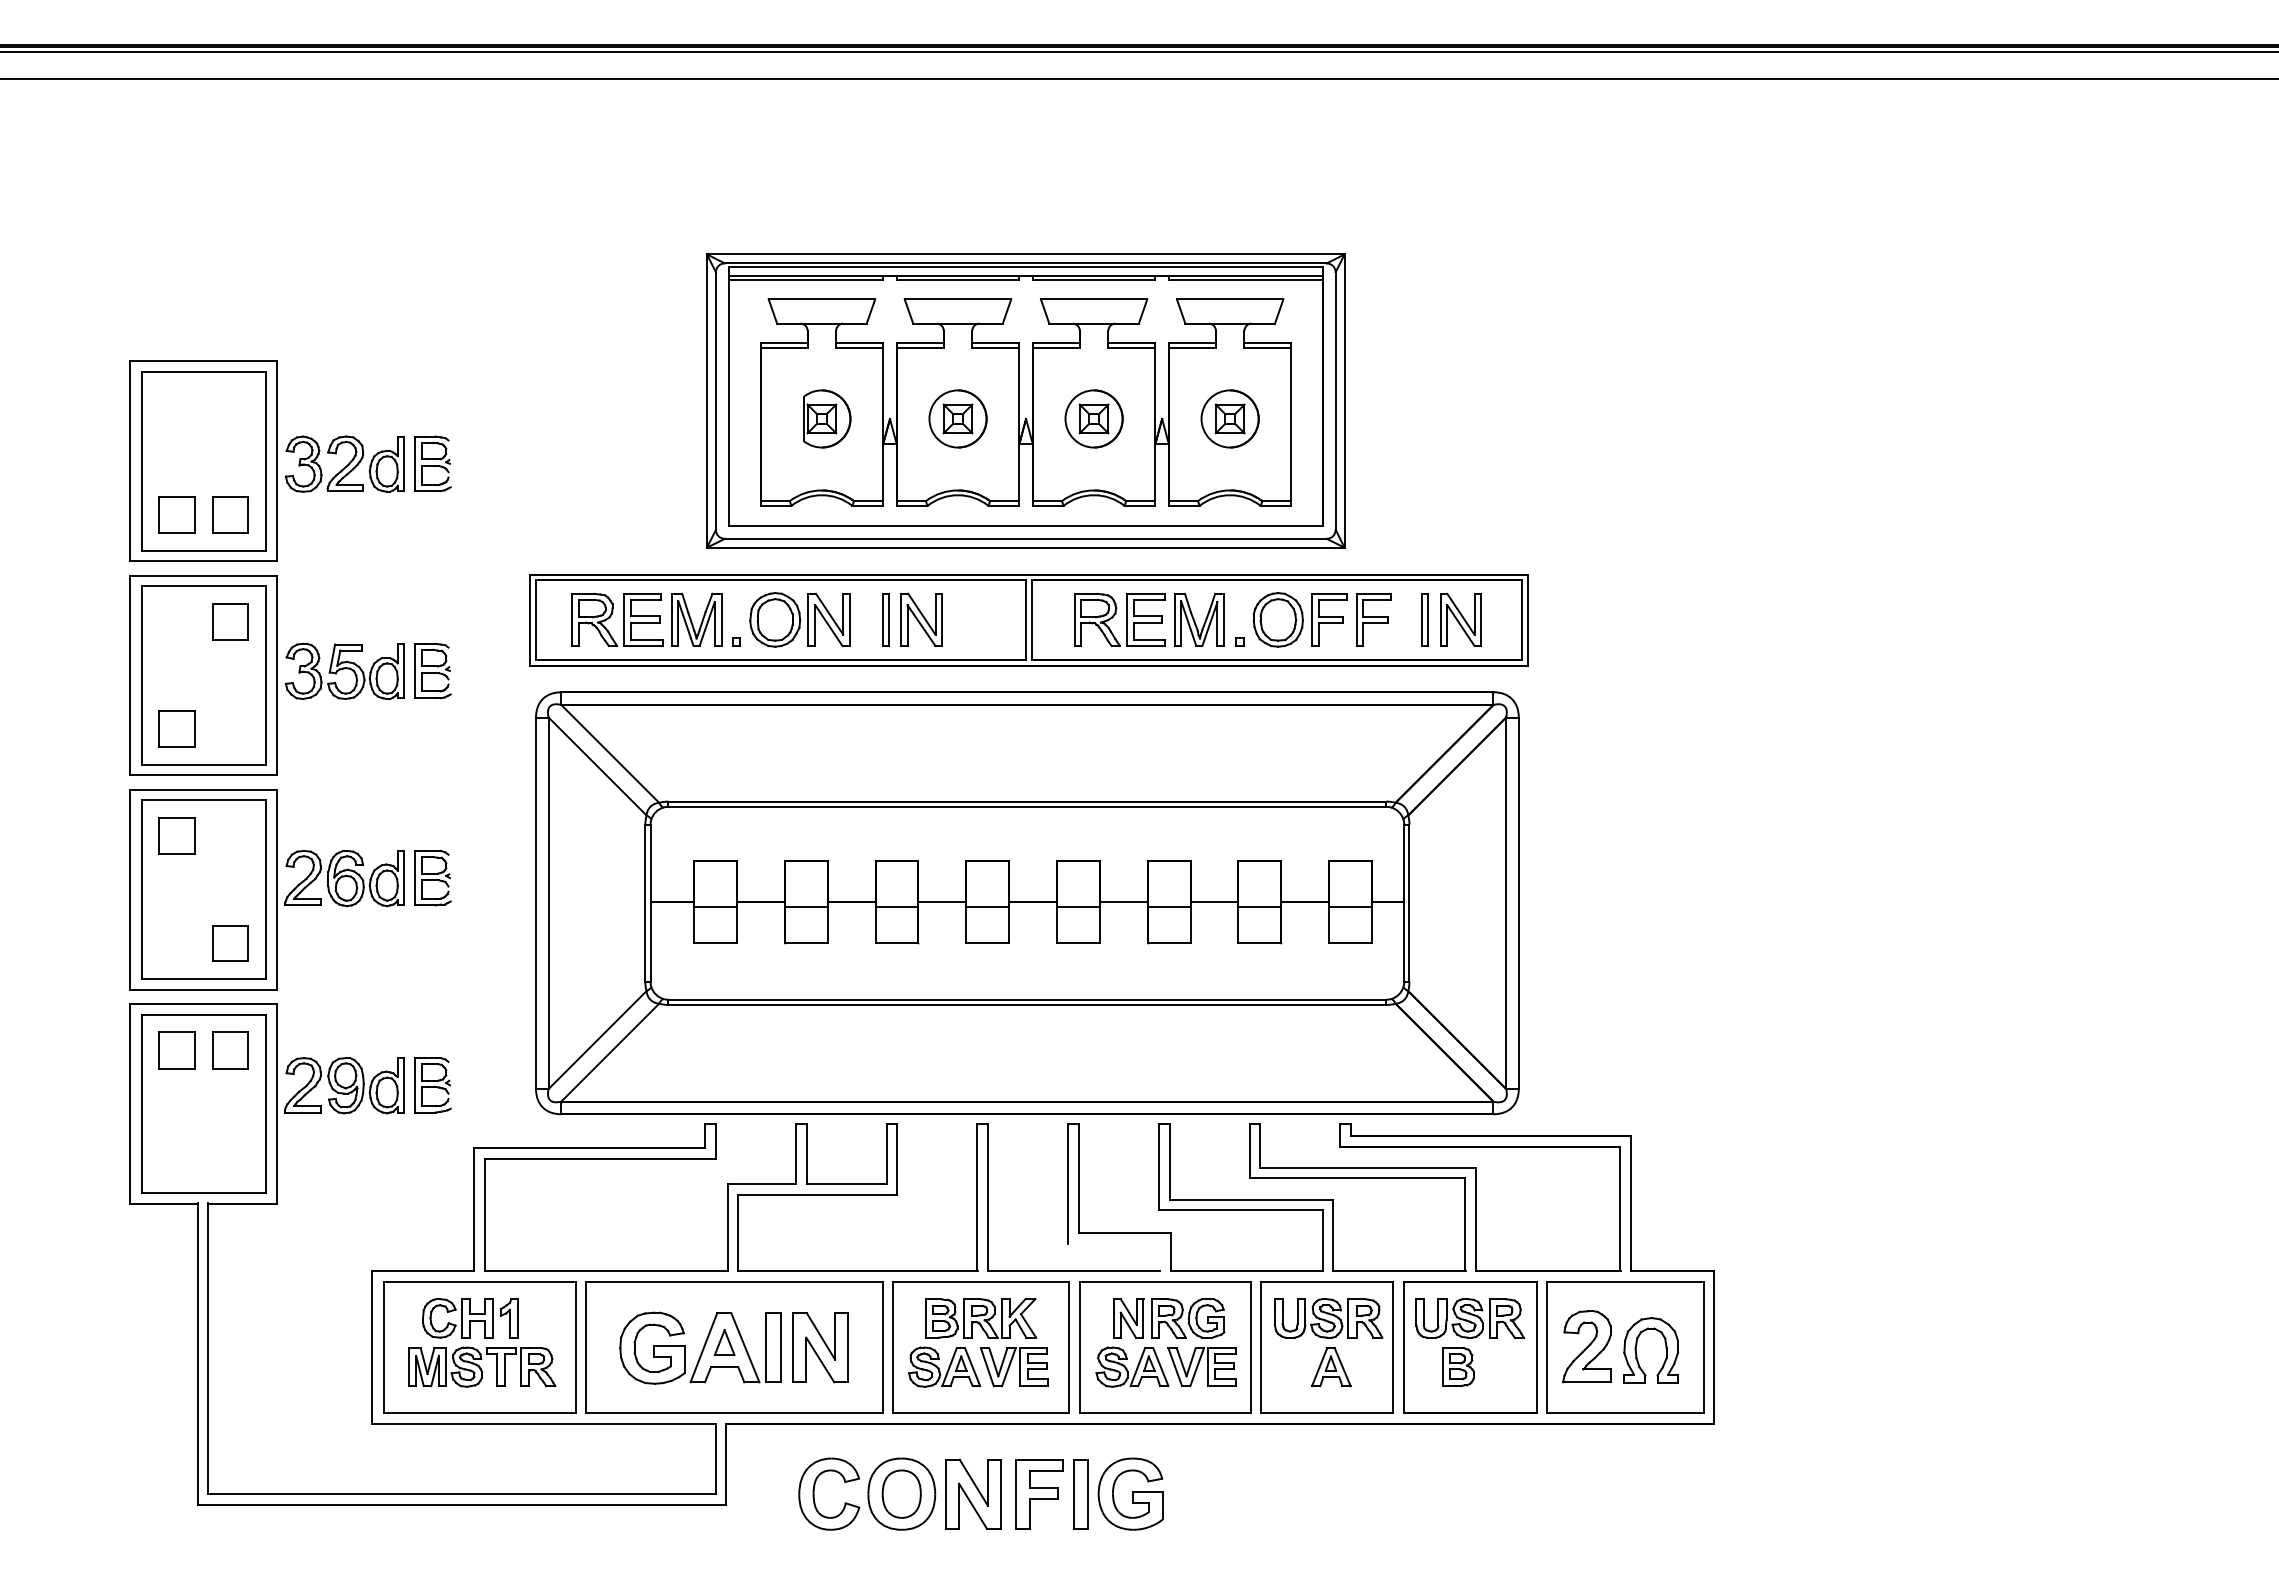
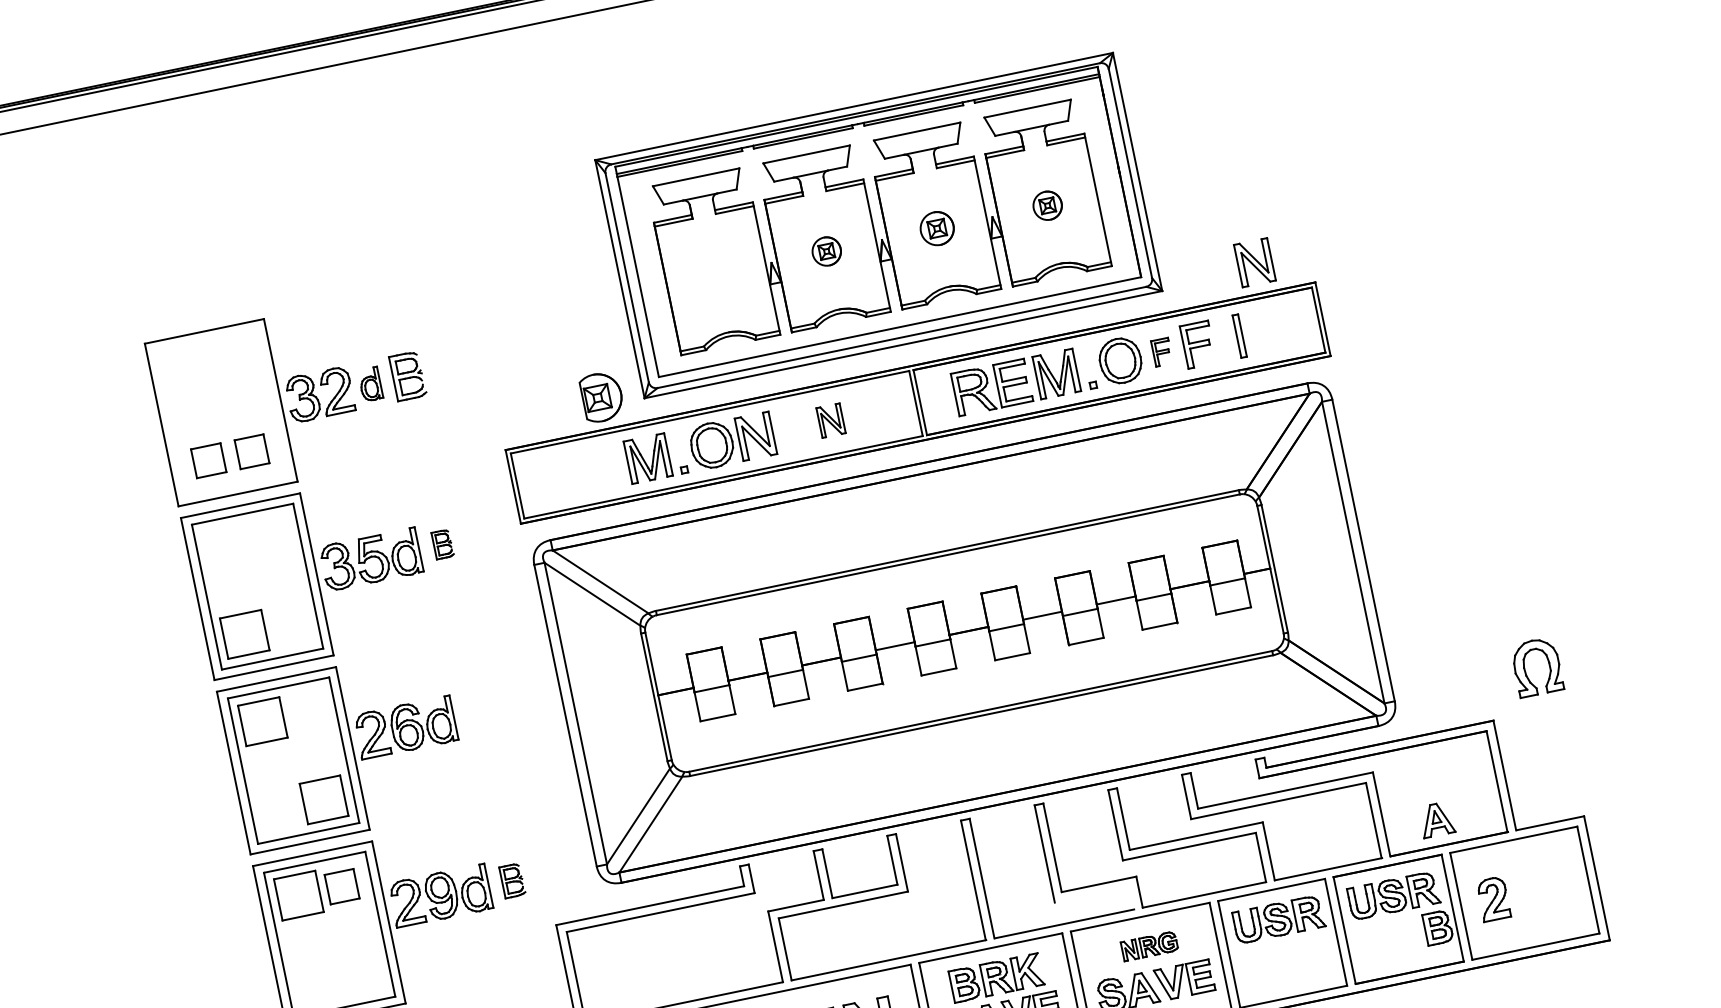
part: (827, 418) -> (602, 396), moved
part: (957, 418) -> (826, 251), size x0.6
part: (1093, 418) -> (936, 228), size x0.7
part: (1229, 418) -> (1047, 205), size x0.6
part: (203, 461) -> (221, 412), removed
part: (386, 464) -> (370, 384), size x0.7
part: (617, 619) -> (583, 471), removed
part: (885, 619) -> (801, 426), removed
part: (921, 619) -> (830, 420), size x0.7
part: (1329, 619) -> (1162, 351), size x0.6
part: (1460, 619) -> (1254, 262), moved
part: (230, 621) -> (270, 538), removed
part: (432, 670) -> (442, 544), size x0.6
part: (176, 728) -> (244, 634), size x1.4
part: (176, 835) -> (262, 721), size x1.4
part: (432, 877) -> (477, 712), removed
part: (230, 943) -> (324, 799), size x1.4
part: (176, 1050) -> (298, 895), size x1.4
part: (432, 1085) -> (512, 881), size x0.7
part: (1169, 1318) -> (1149, 946), size x0.6
part: (1586, 1346) -> (1493, 898), size x0.7
part: (1637, 1355) -> (1526, 673), moved
part: (1458, 1366) -> (1437, 927), moved
part: (1331, 1367) -> (1436, 819), moved

